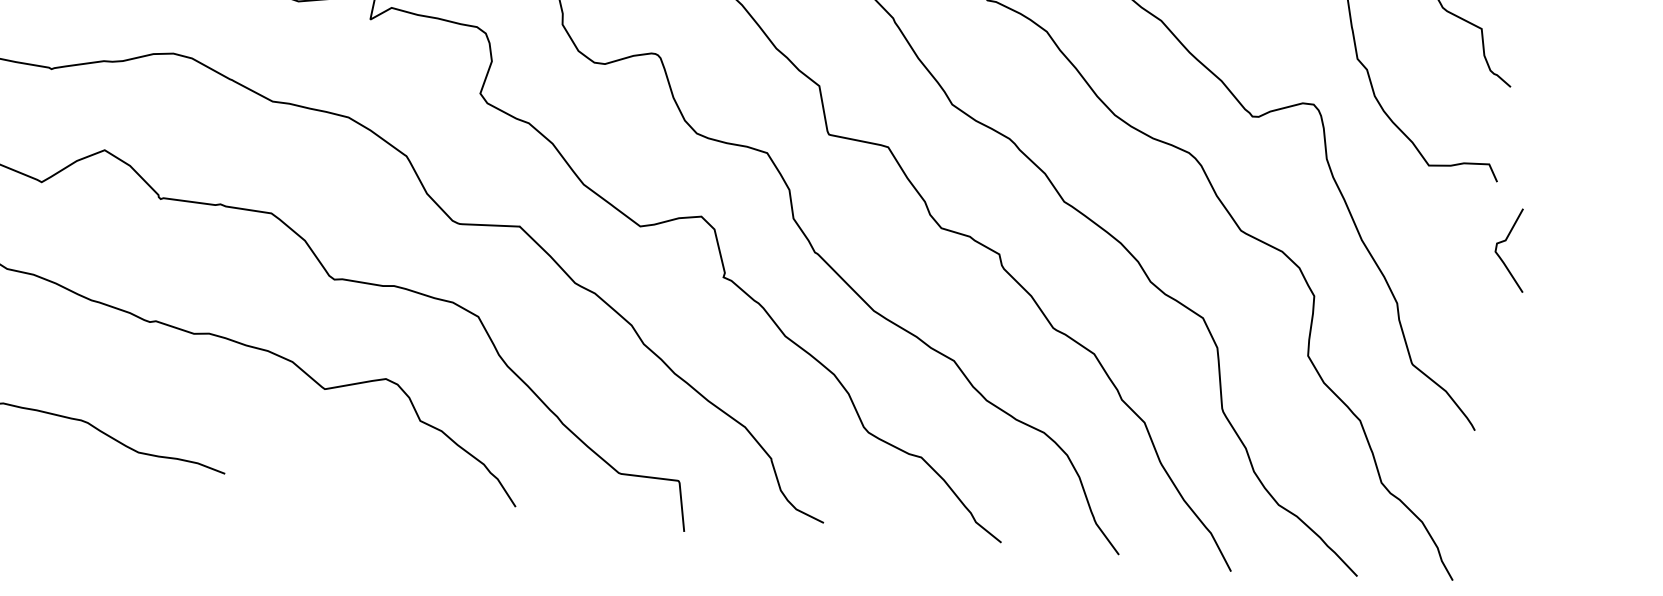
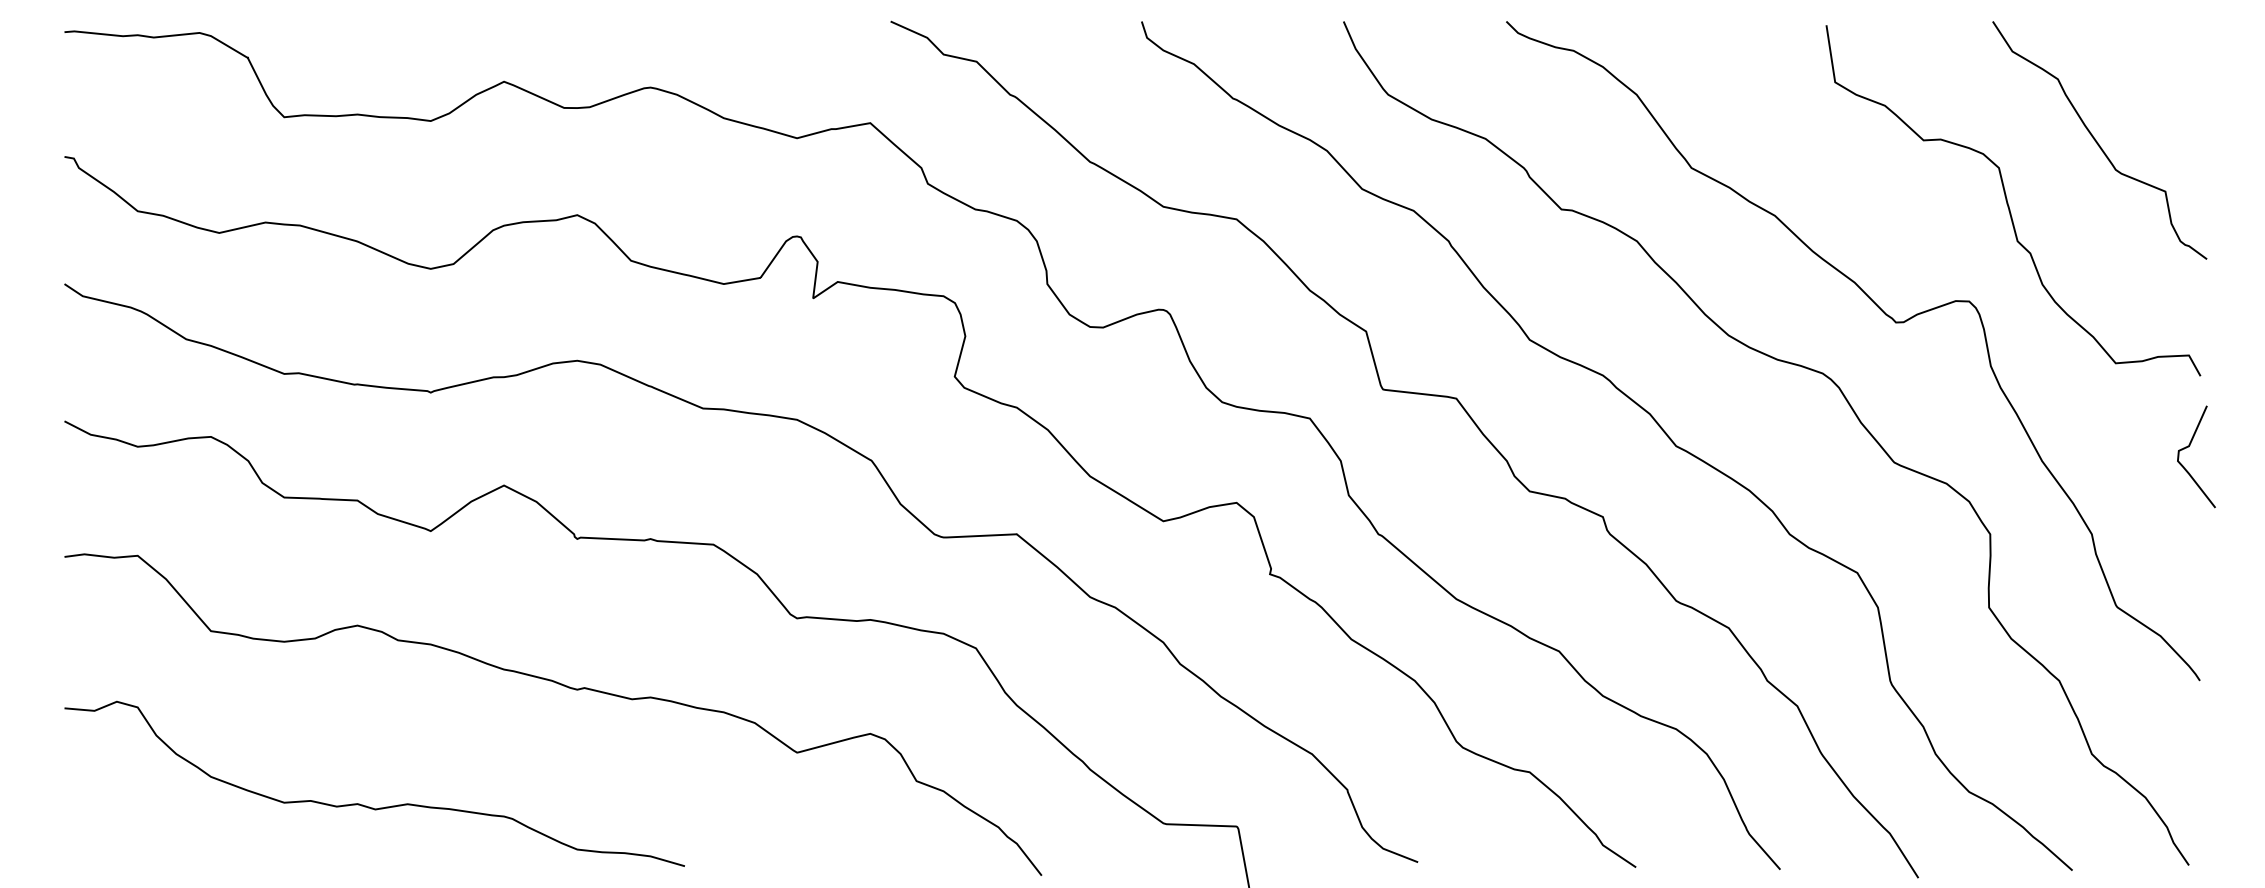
curve: (1505, 241) -> (2188, 447), moved

